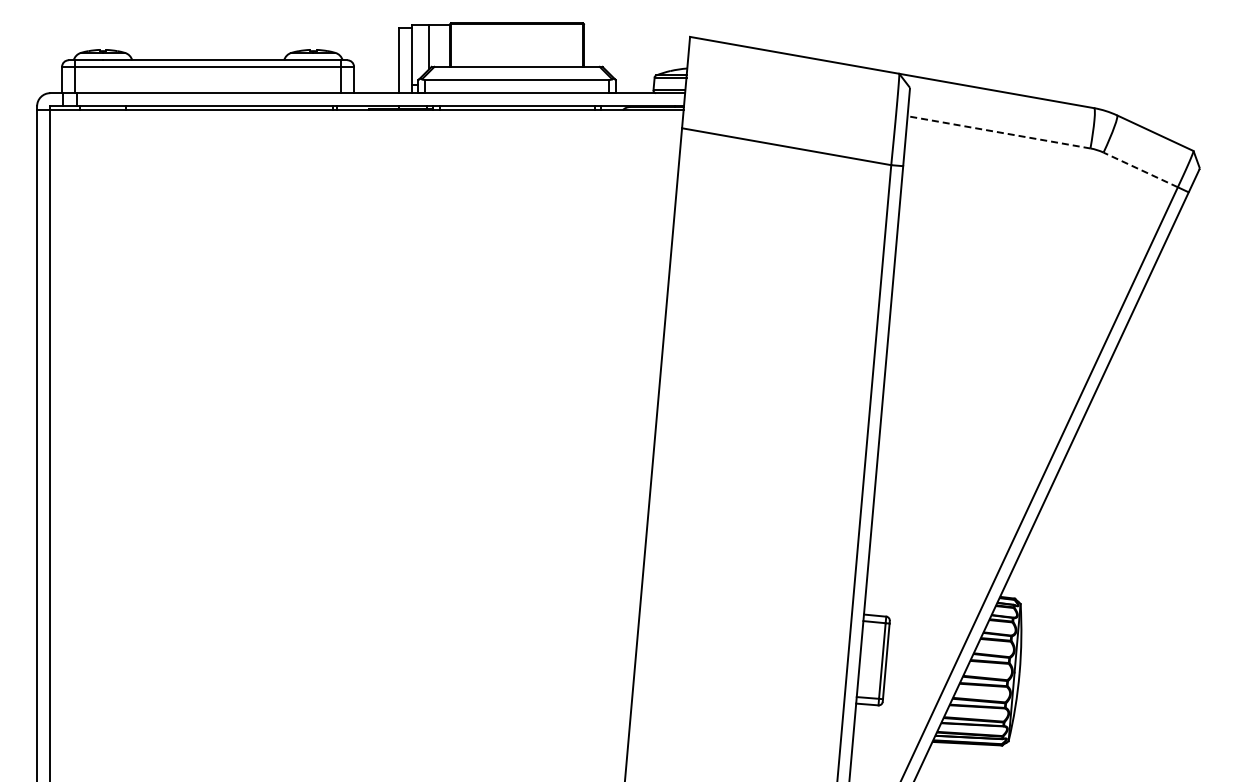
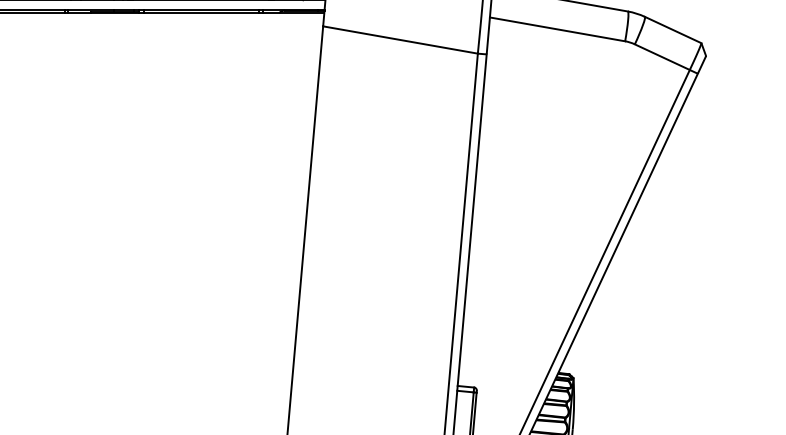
line: (999, 132) -> (557, 29), dashed -> solid
line: (1140, 169) -> (662, 56), dashed -> solid

